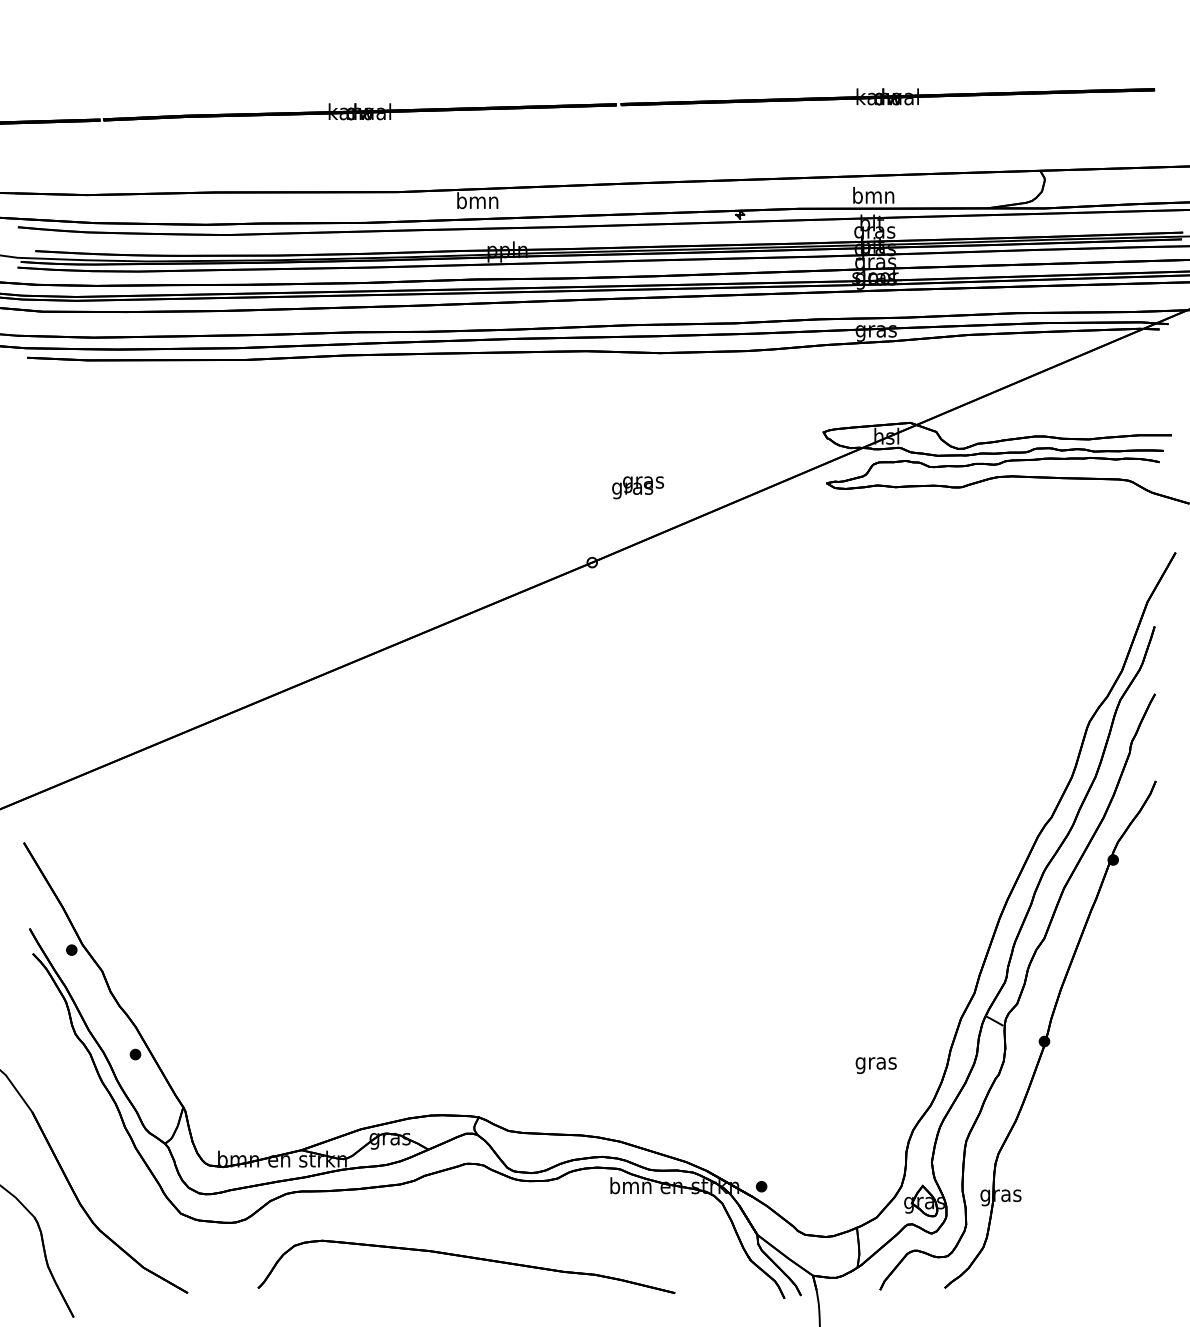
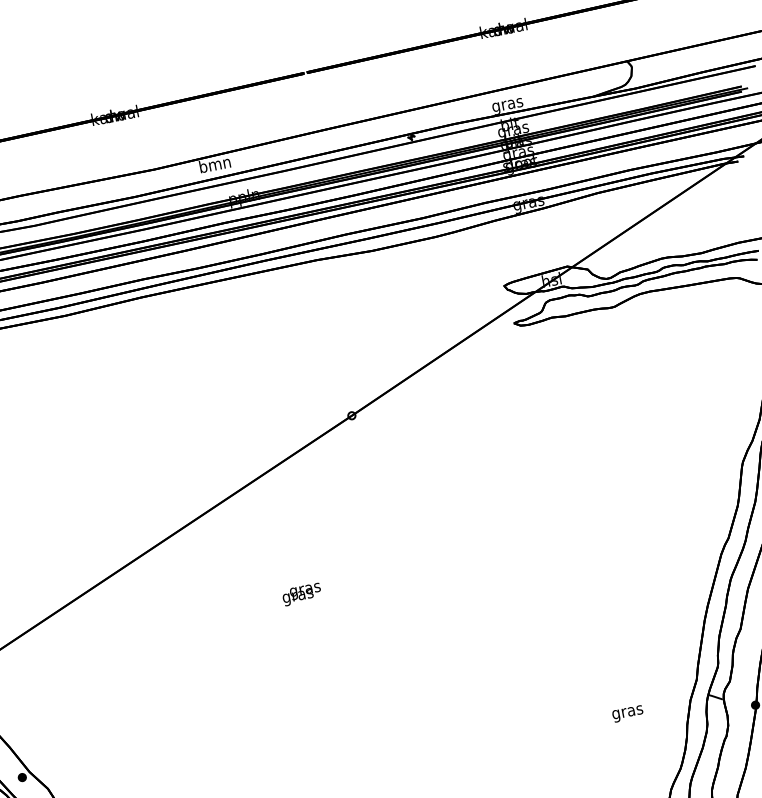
text: (873, 197) -> (507, 105), bmn -> gras
text: (638, 487) -> (302, 594), moved
text: (875, 1065) -> (627, 713), moved

